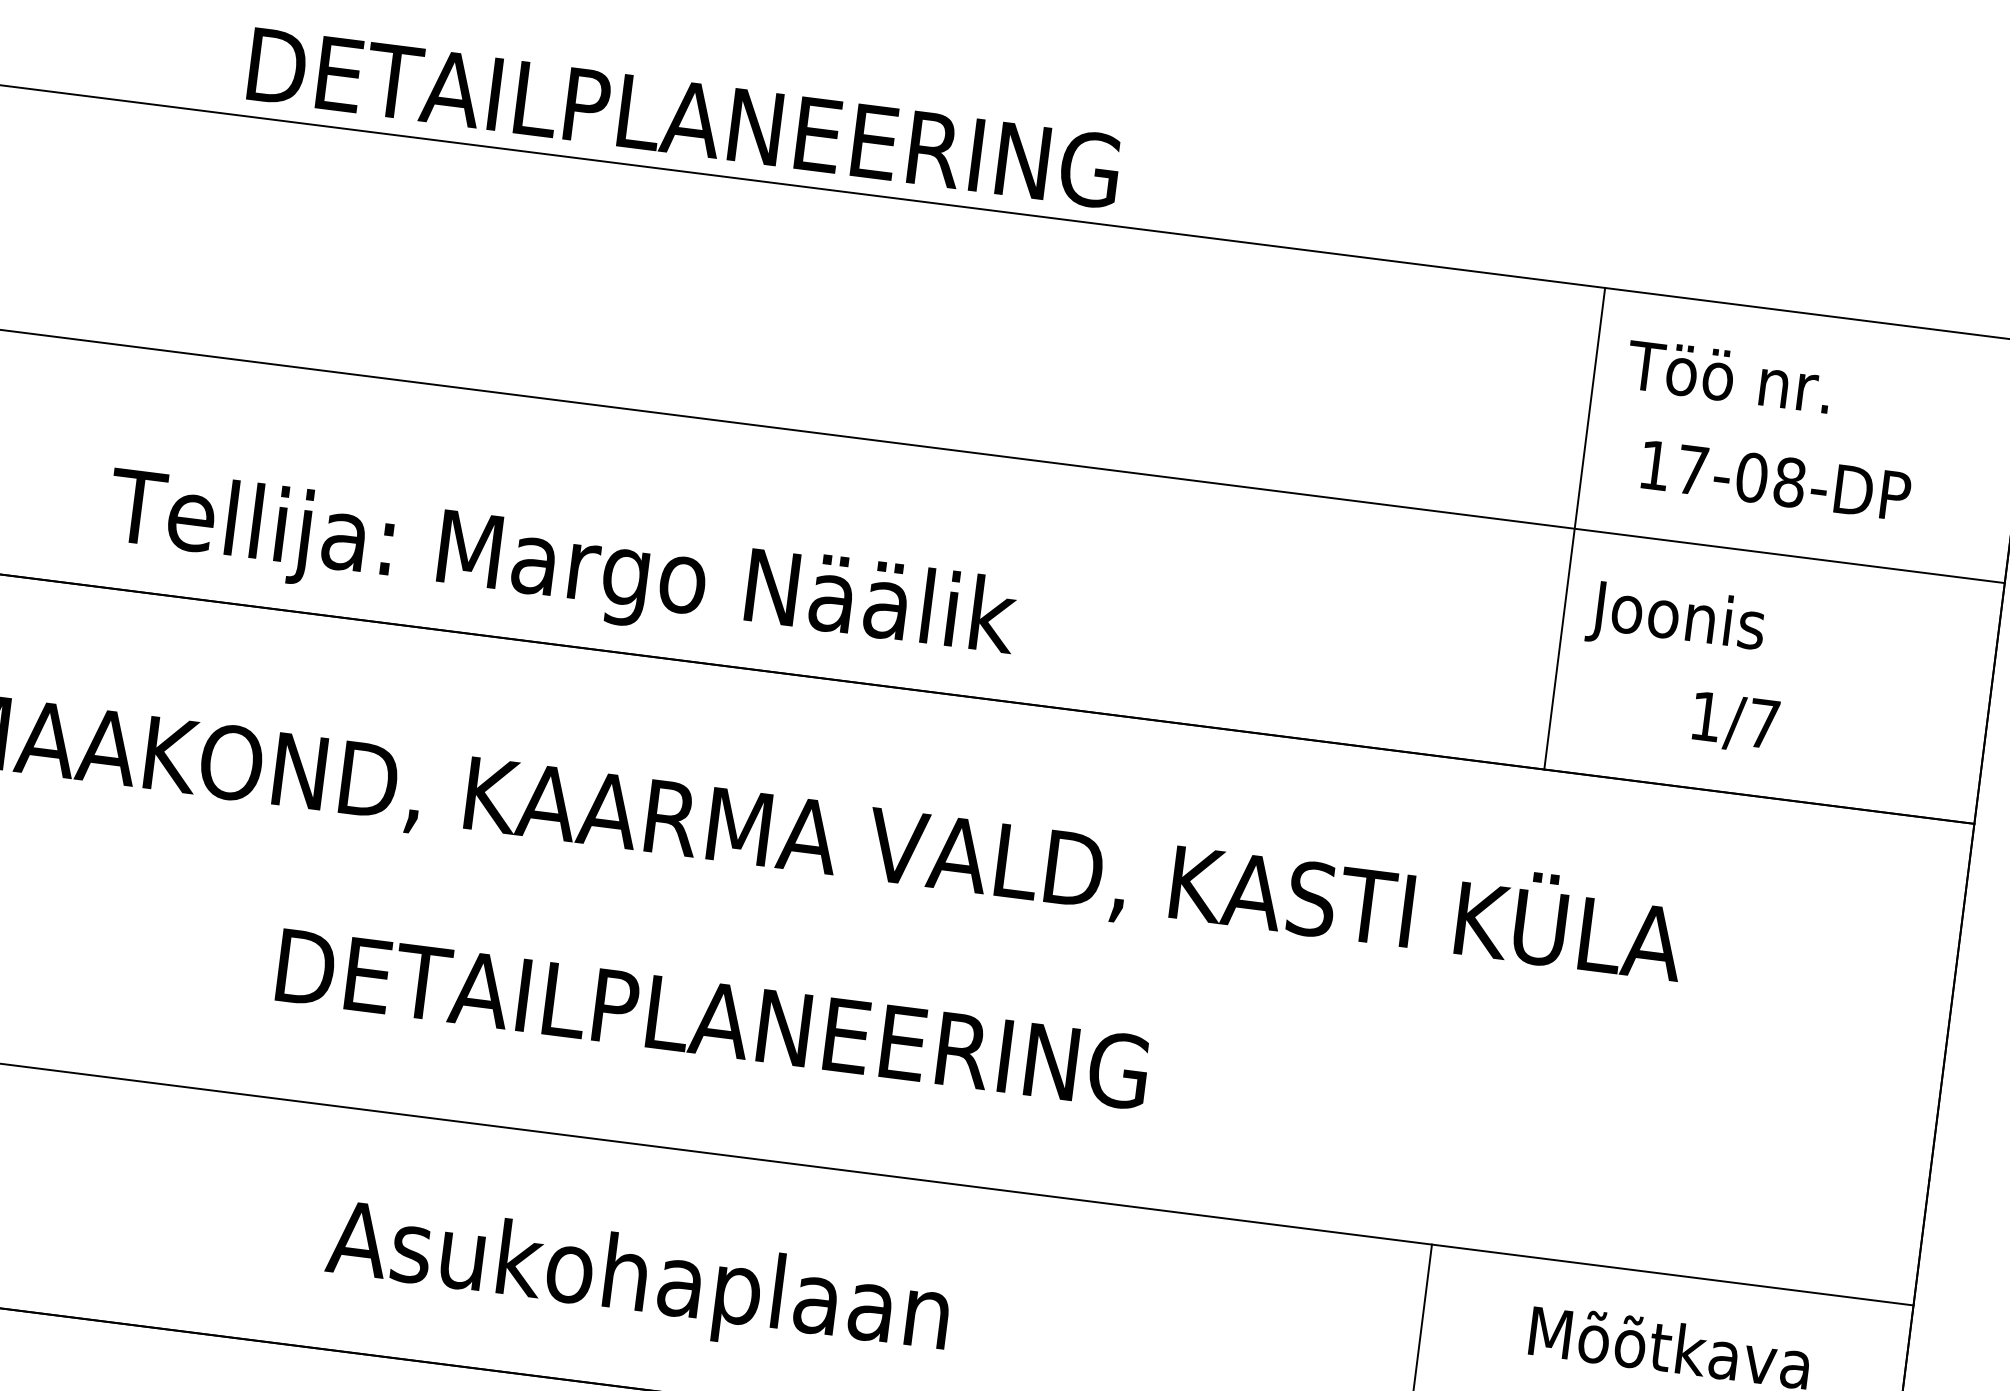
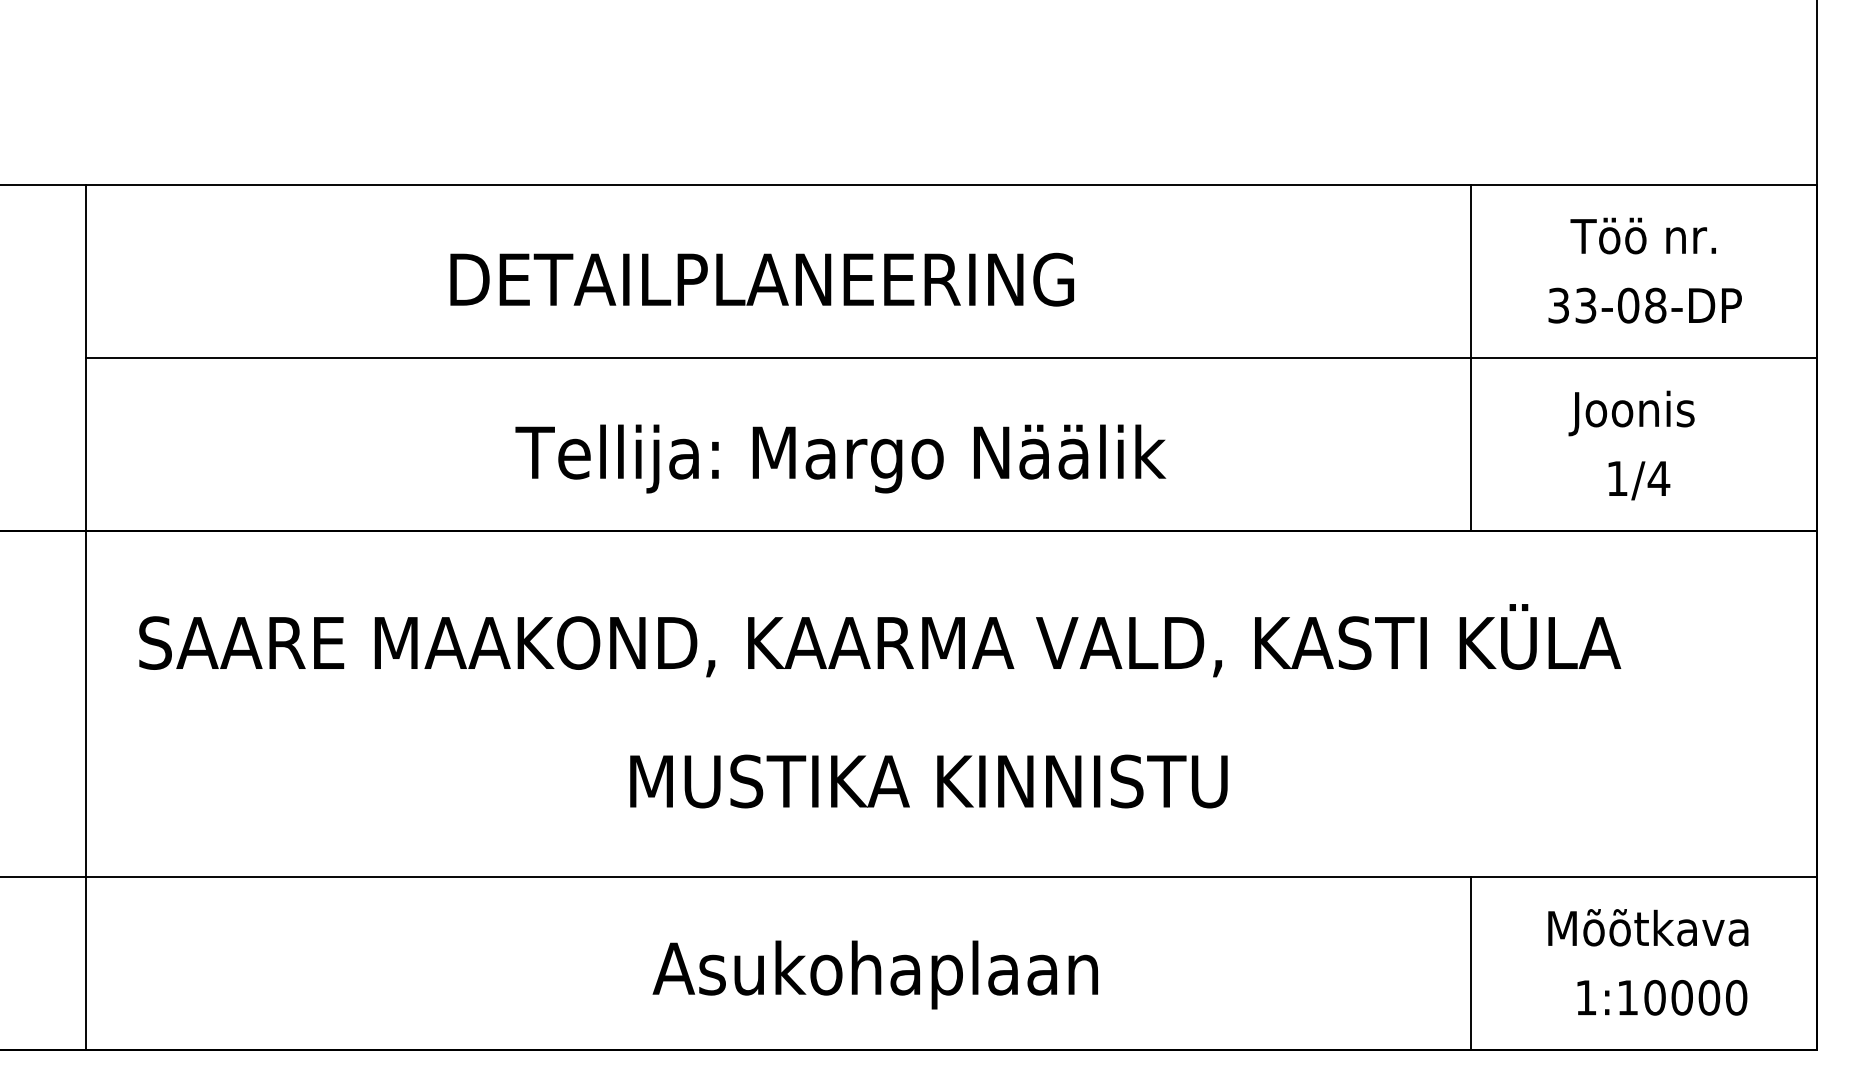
text: (683, 117) -> (761, 279), moved
text: (1728, 375) -> (1642, 235), moved
text: (1673, 467) -> (1572, 305), 17-08-DP -> 33-08-DP
line: (1574, 528) -> (1470, 357), moved
text: (561, 568) -> (840, 458), moved
text: (1675, 620) -> (1631, 413), moved
text: (1763, 723) -> (1658, 478), 1/7 -> 1/4
text: (716, 1019) -> (944, 781), DETAILPLANEERING -> MUSTIKA KINNISTU
text: (636, 1282) -> (874, 974), moved

